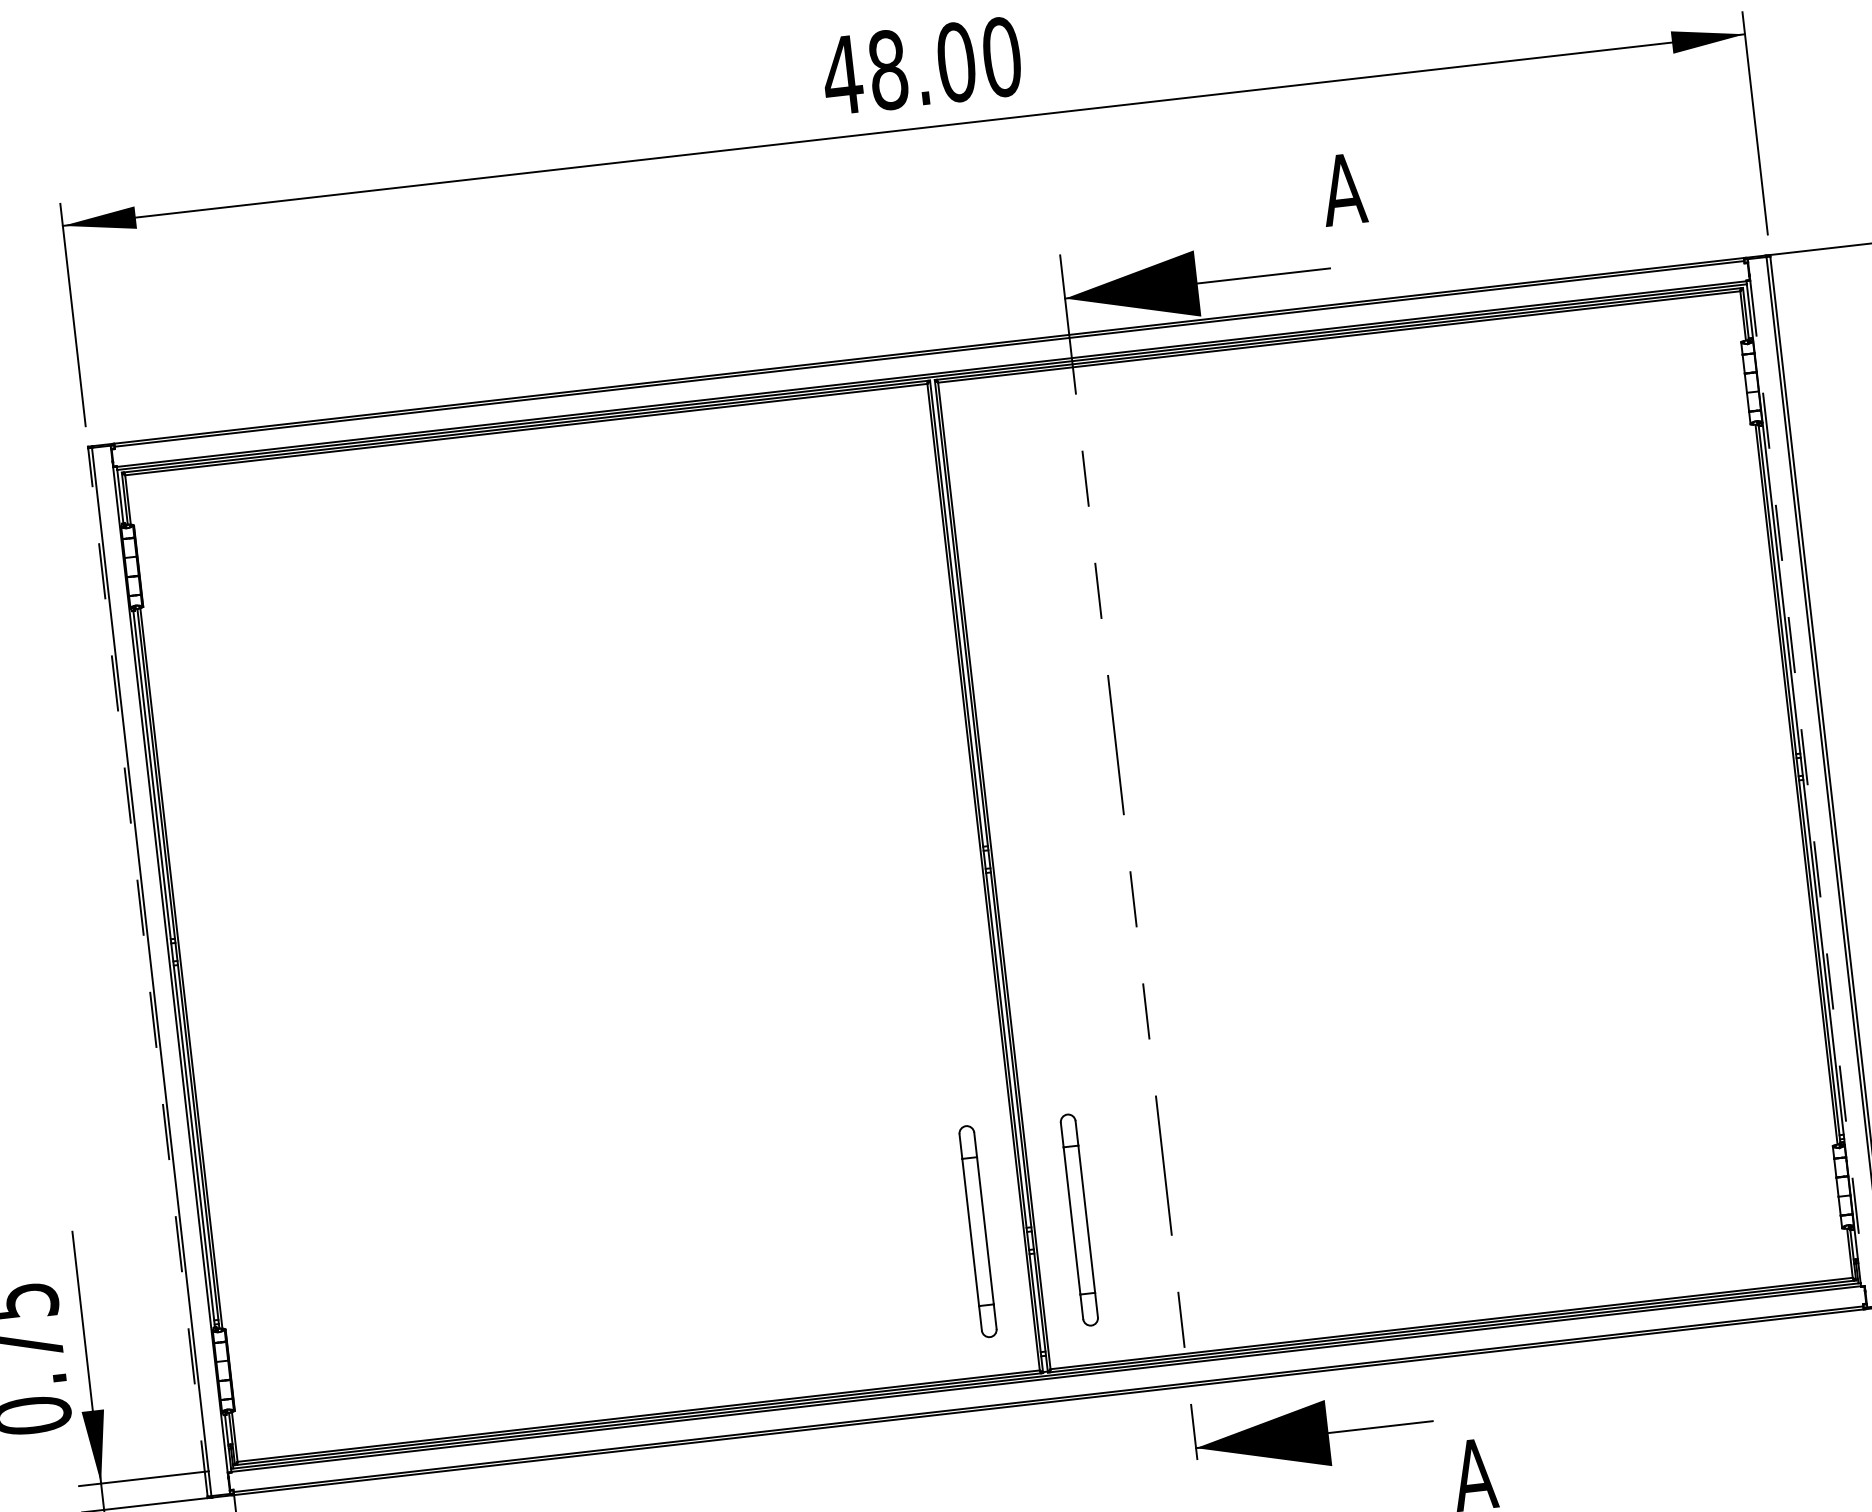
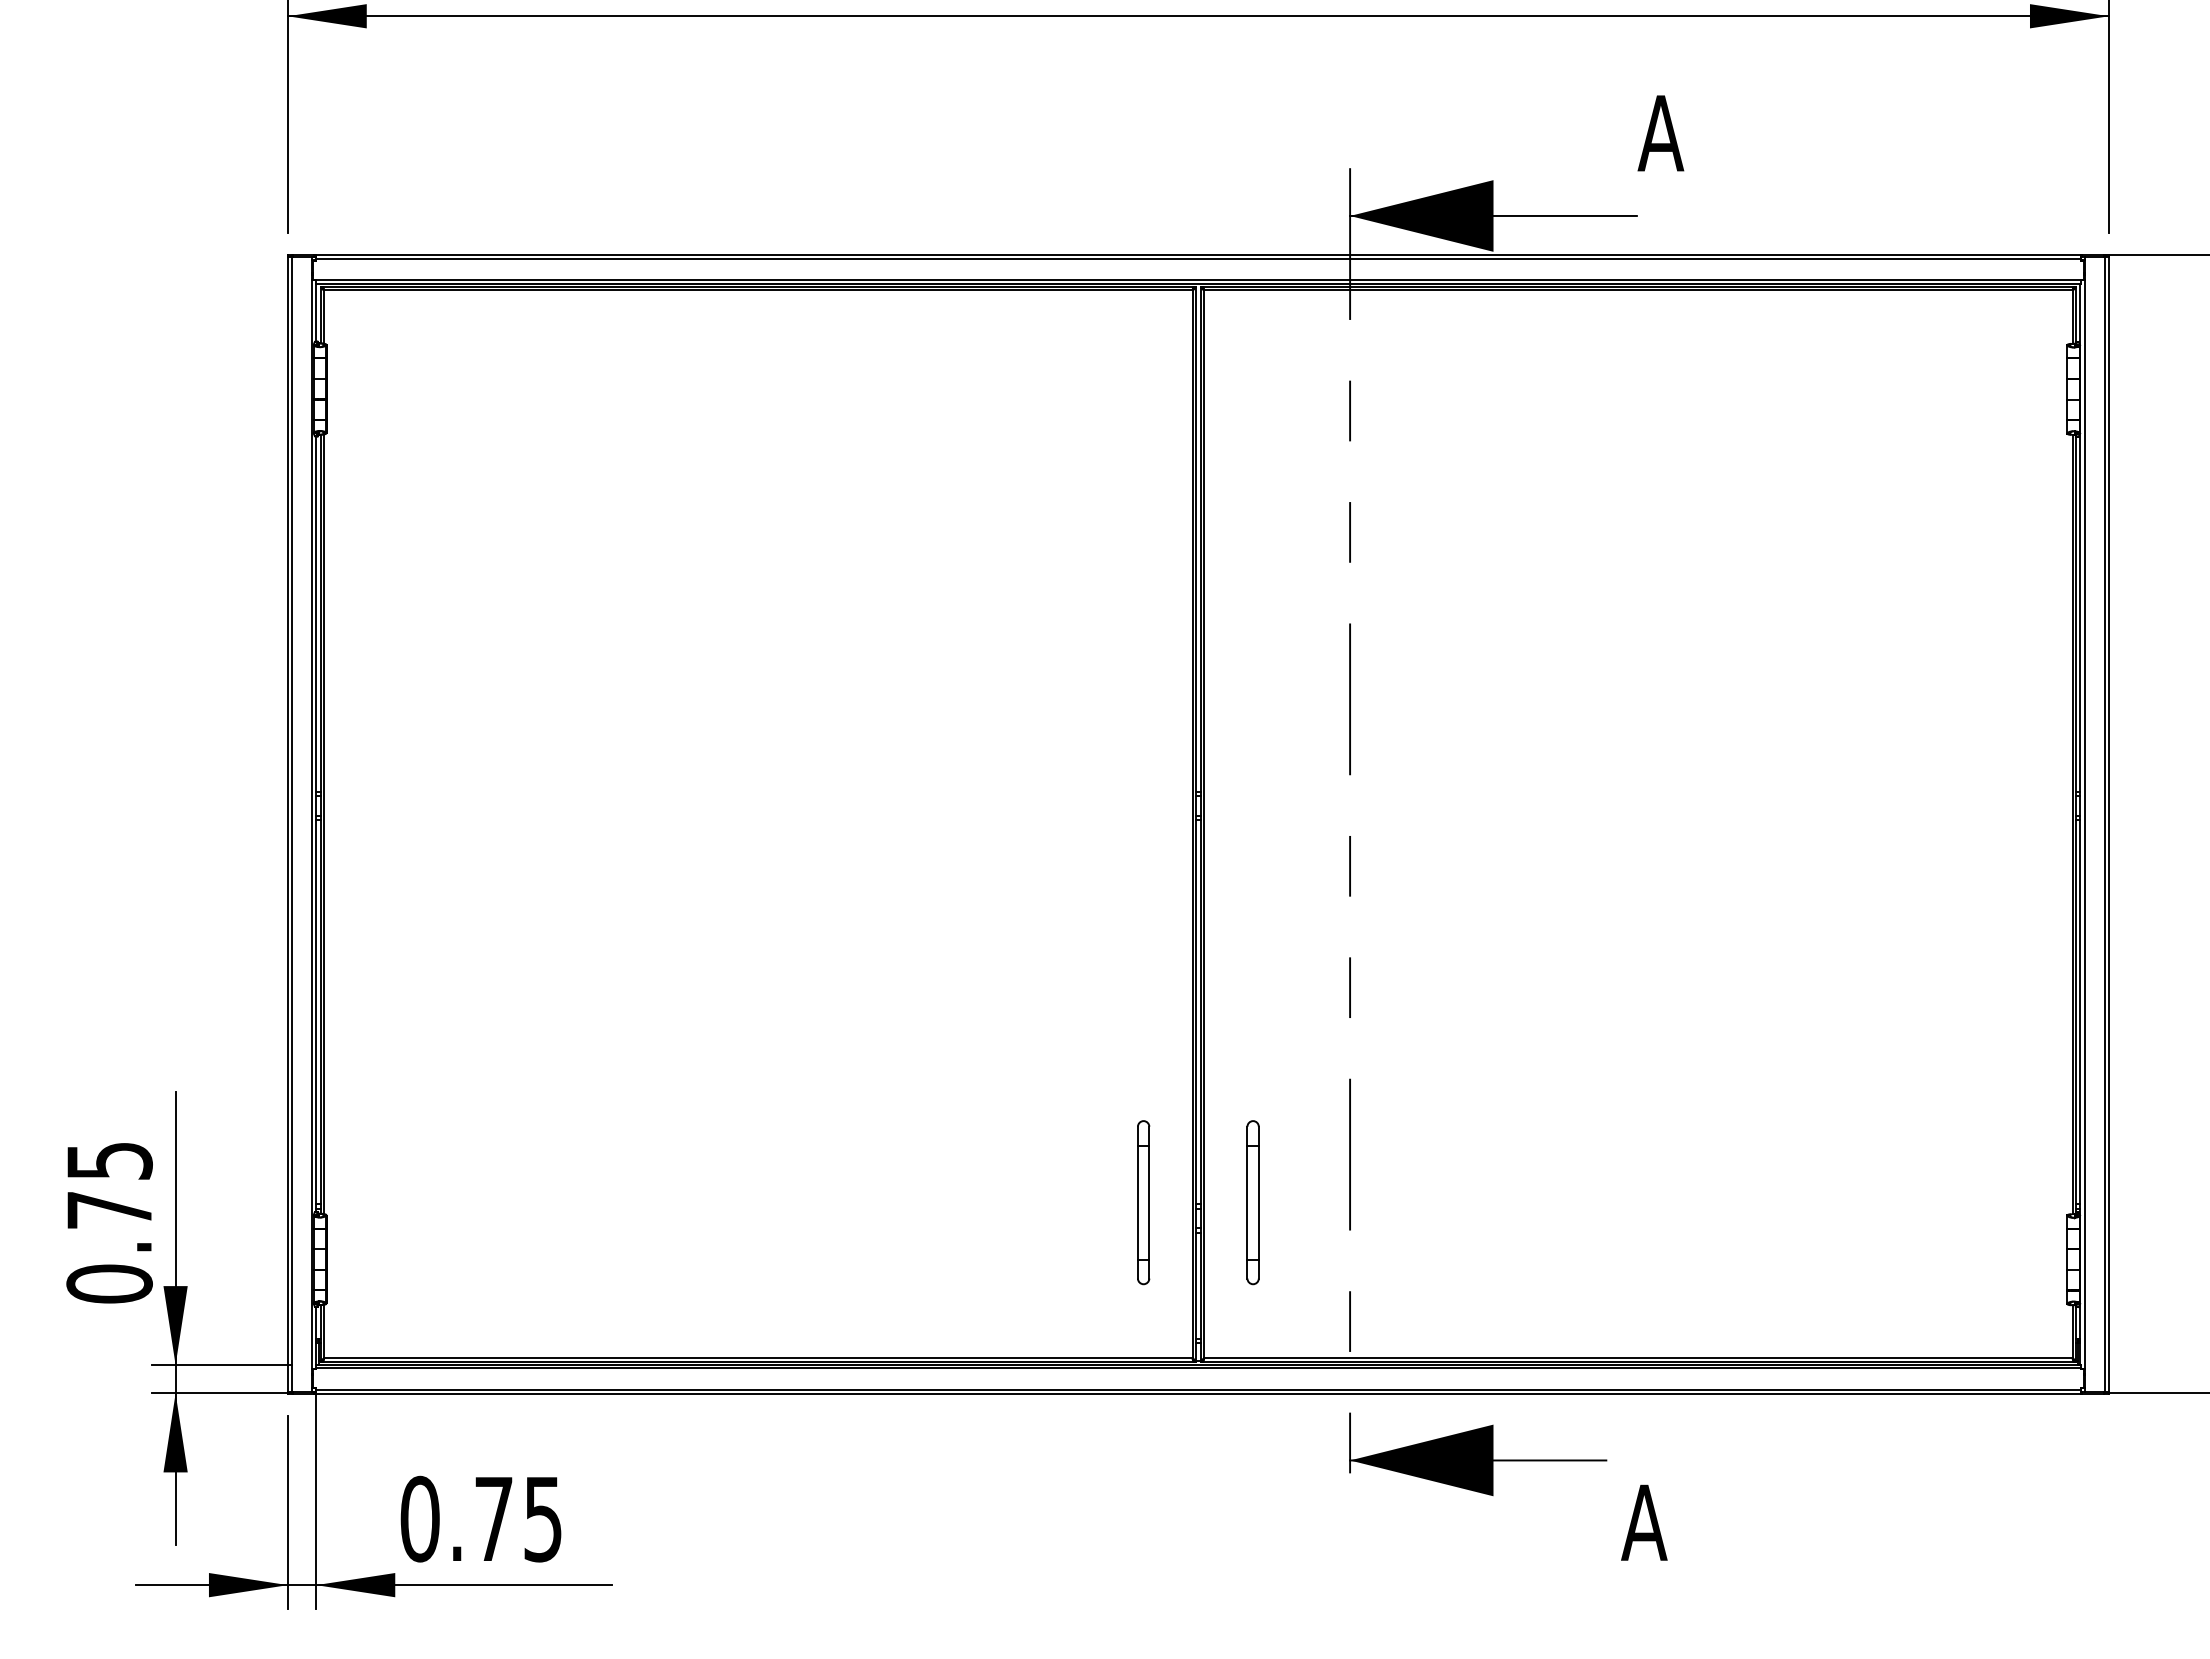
line: (1807, 783) -> (2084, 824), dashed -> solid
line: (147, 971) -> (287, 823), dashed -> solid
part: (1078, 1220) -> (1252, 1202), size x0.71
part: (978, 1231) -> (1143, 1202), size x0.71

